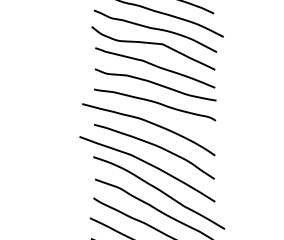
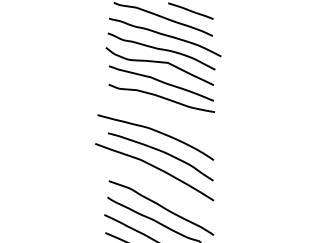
curve: (154, 103) -> (160, 114), removed
curve: (158, 191) -> (164, 191), removed

